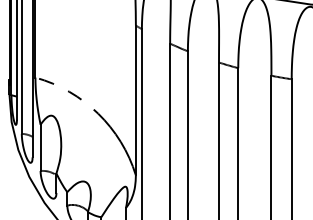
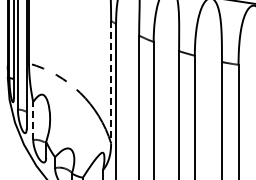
line: (136, 100) -> (111, 82), solid -> dashed
line: (40, 147) -> (33, 120), solid -> dashed

